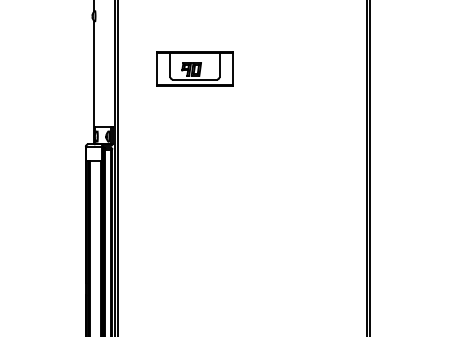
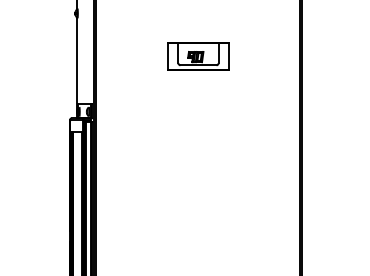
part: (194, 68) -> (198, 56), moved

